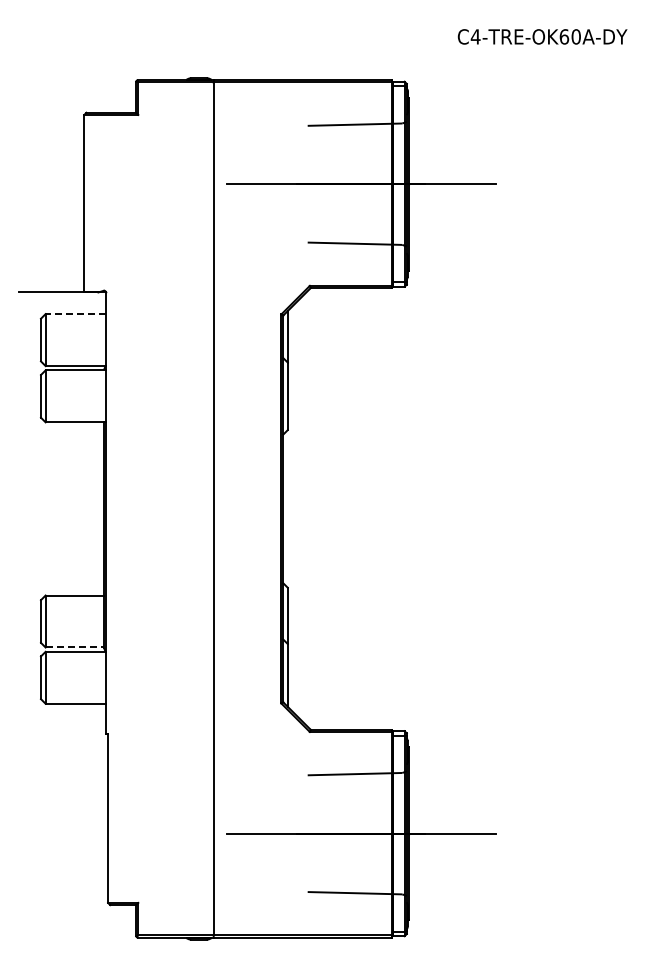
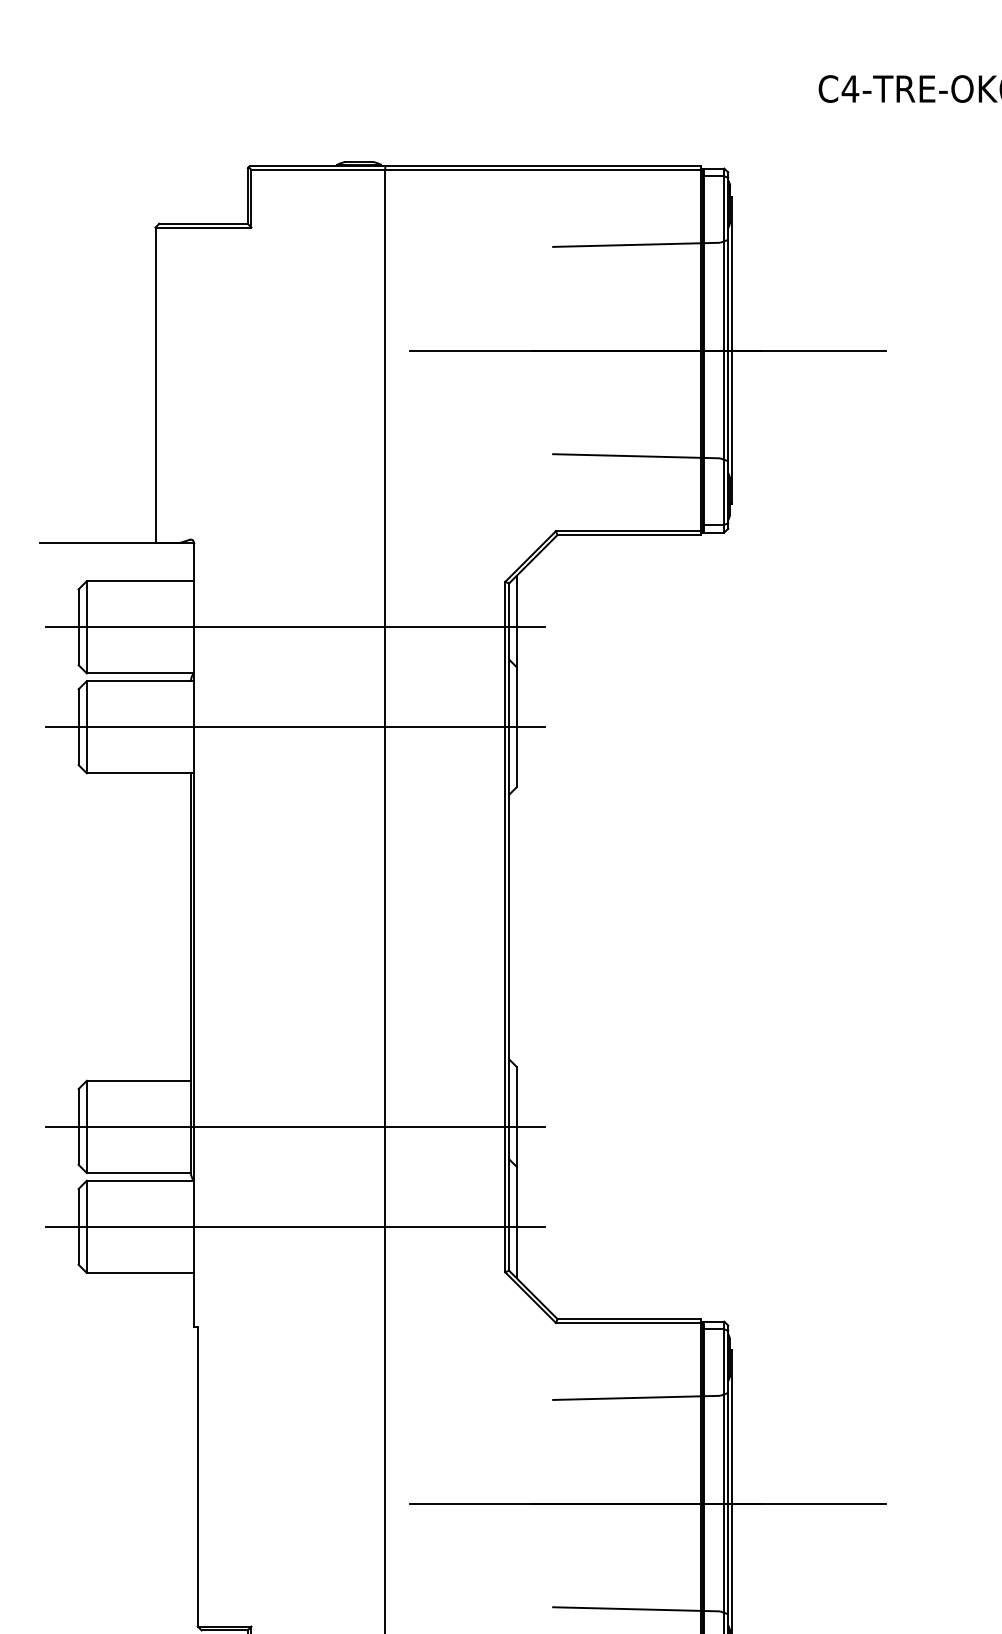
line: (75, 314) -> (139, 581), dashed -> solid
line: (162, 340) -> (294, 628), added
line: (162, 396) -> (294, 727), added
line: (162, 621) -> (294, 1126), added
line: (75, 647) -> (139, 1173), dashed -> solid
line: (162, 677) -> (294, 1226), added

